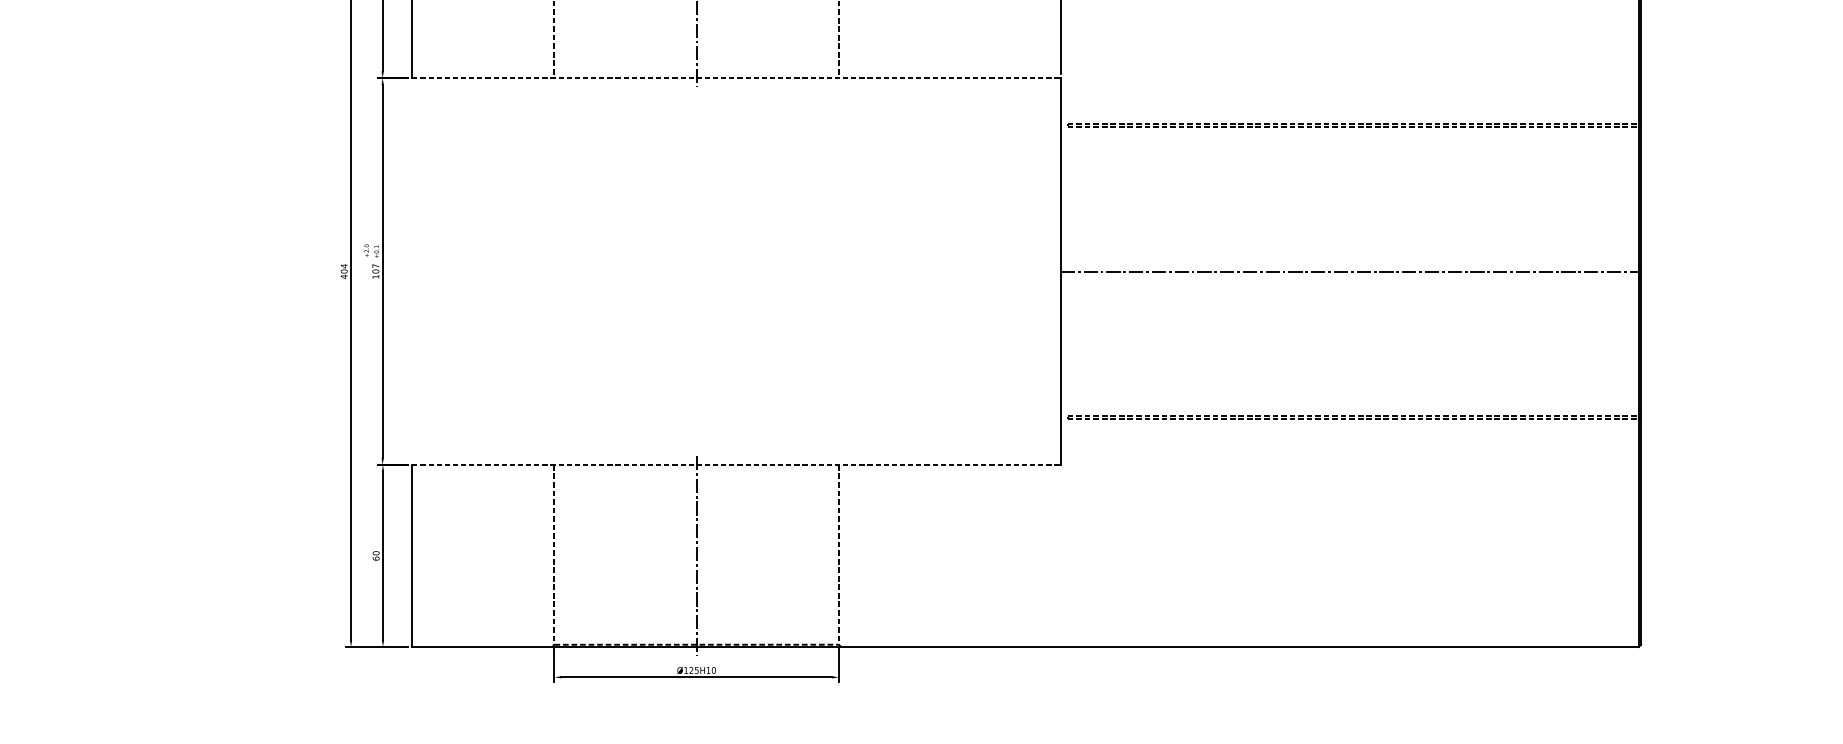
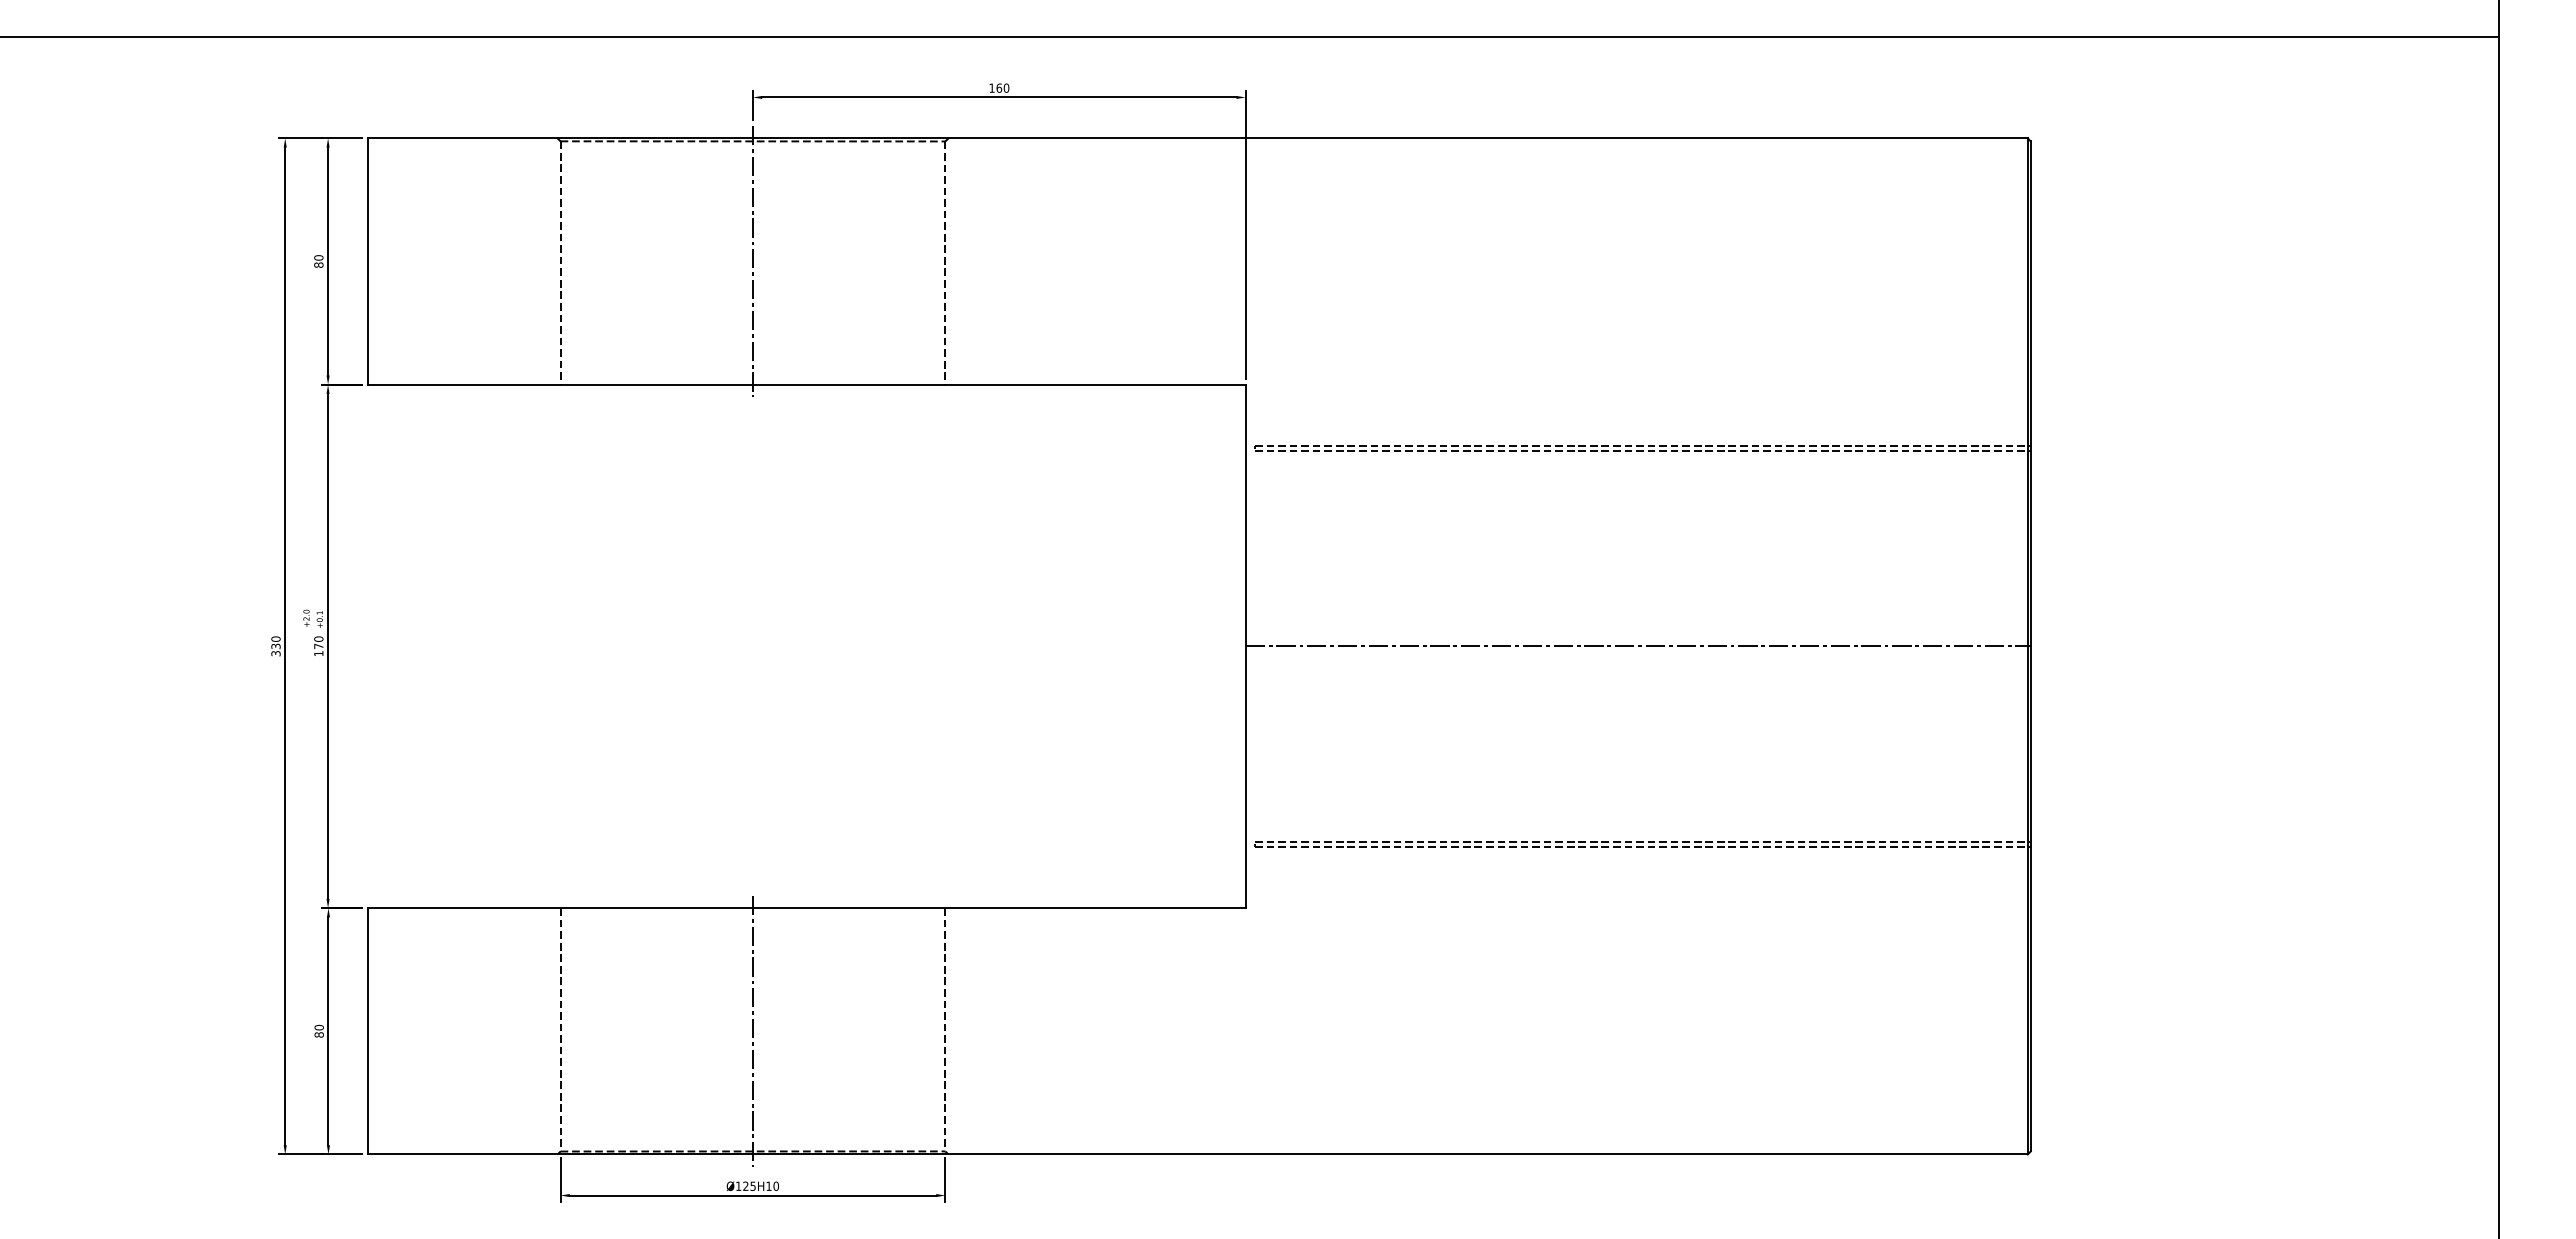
line: (736, 77) -> (806, 384), dashed -> solid
text: (375, 268) -> (318, 642), 107 -> 170
text: (343, 271) -> (275, 646), 404 -> 330
line: (736, 465) -> (806, 908), dashed -> solid
text: (375, 558) -> (318, 1034), 60 -> 80

